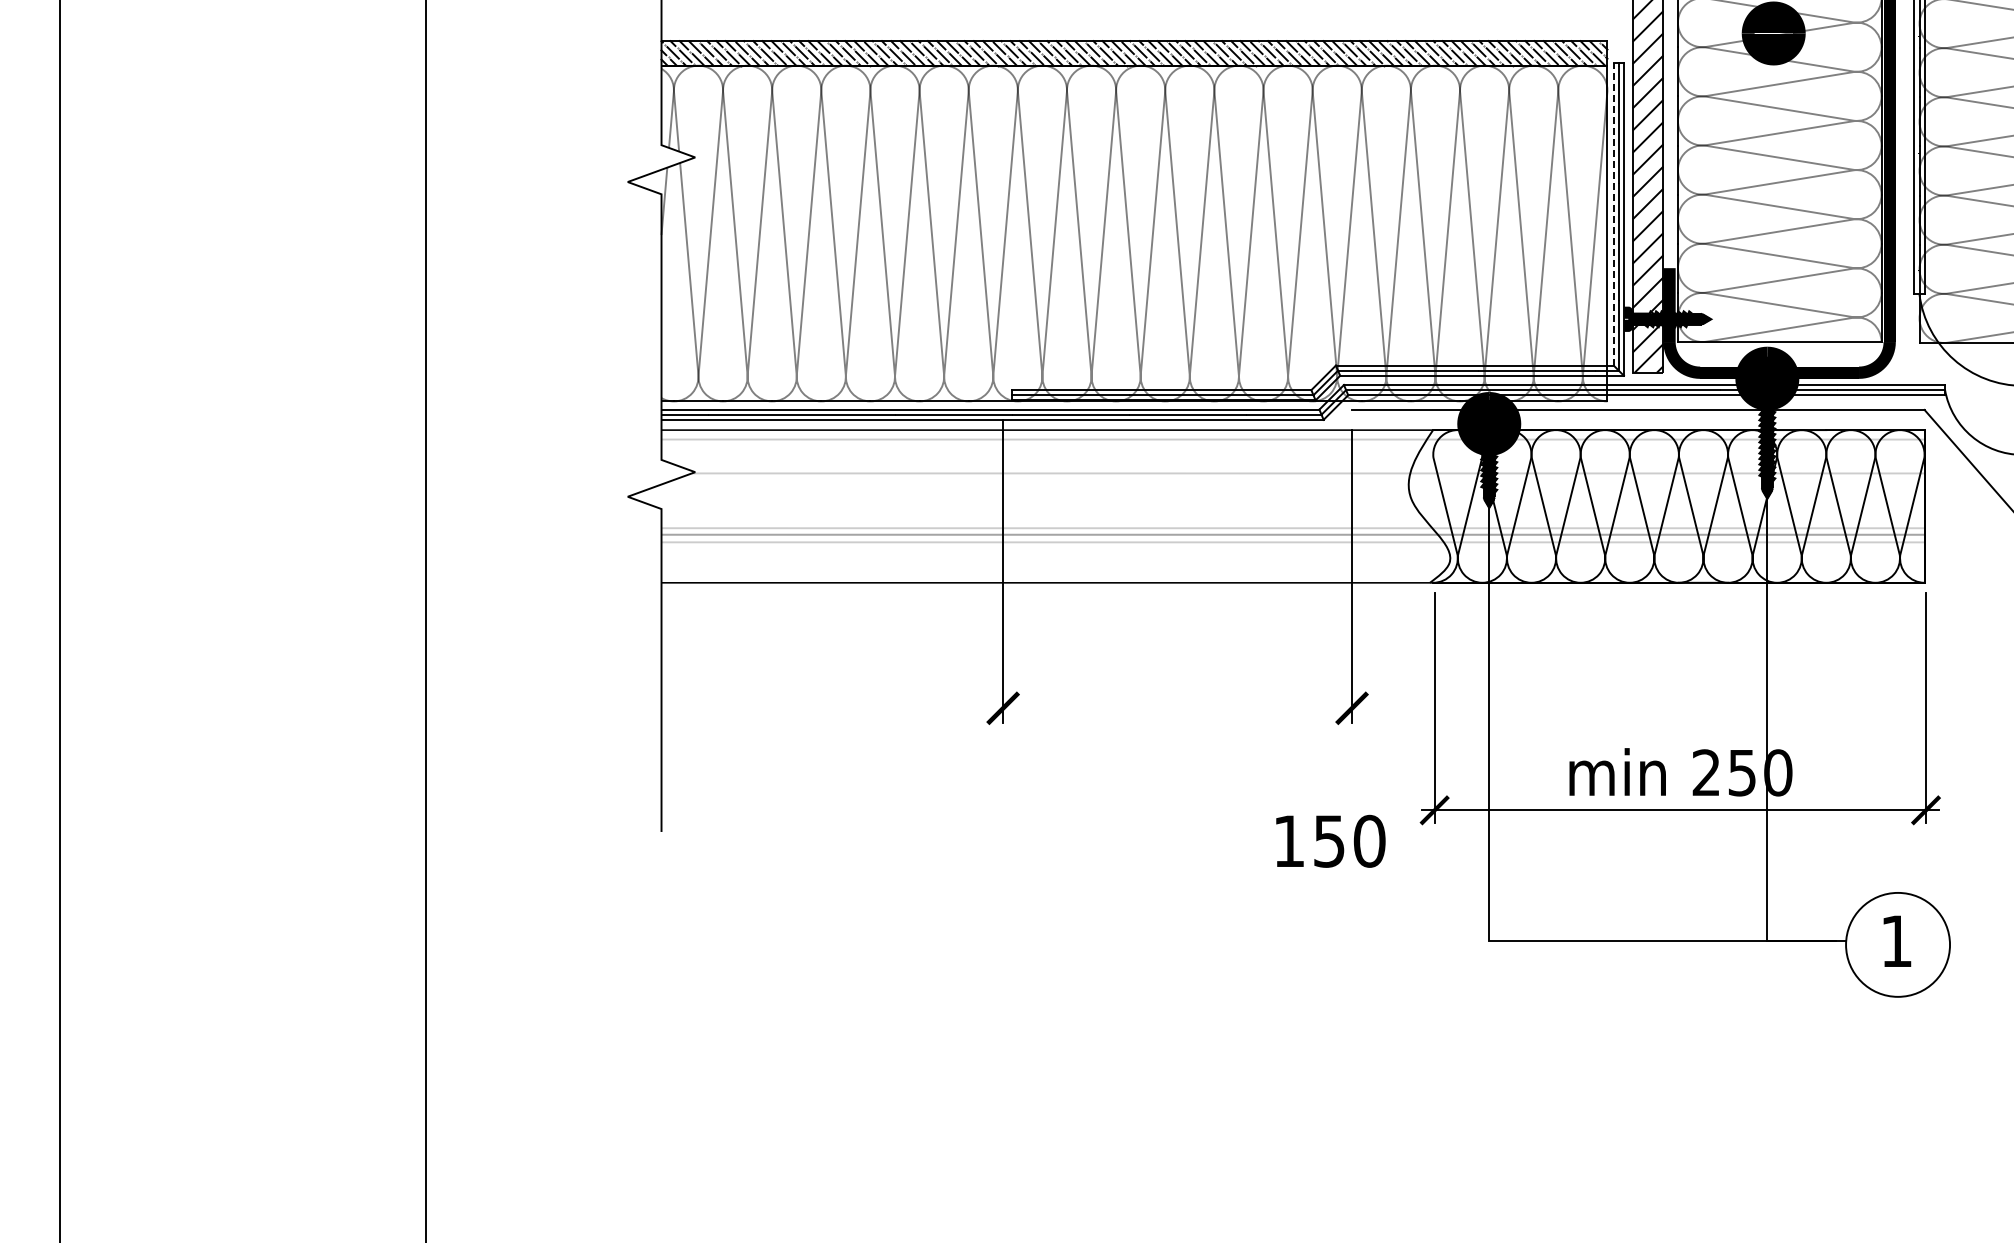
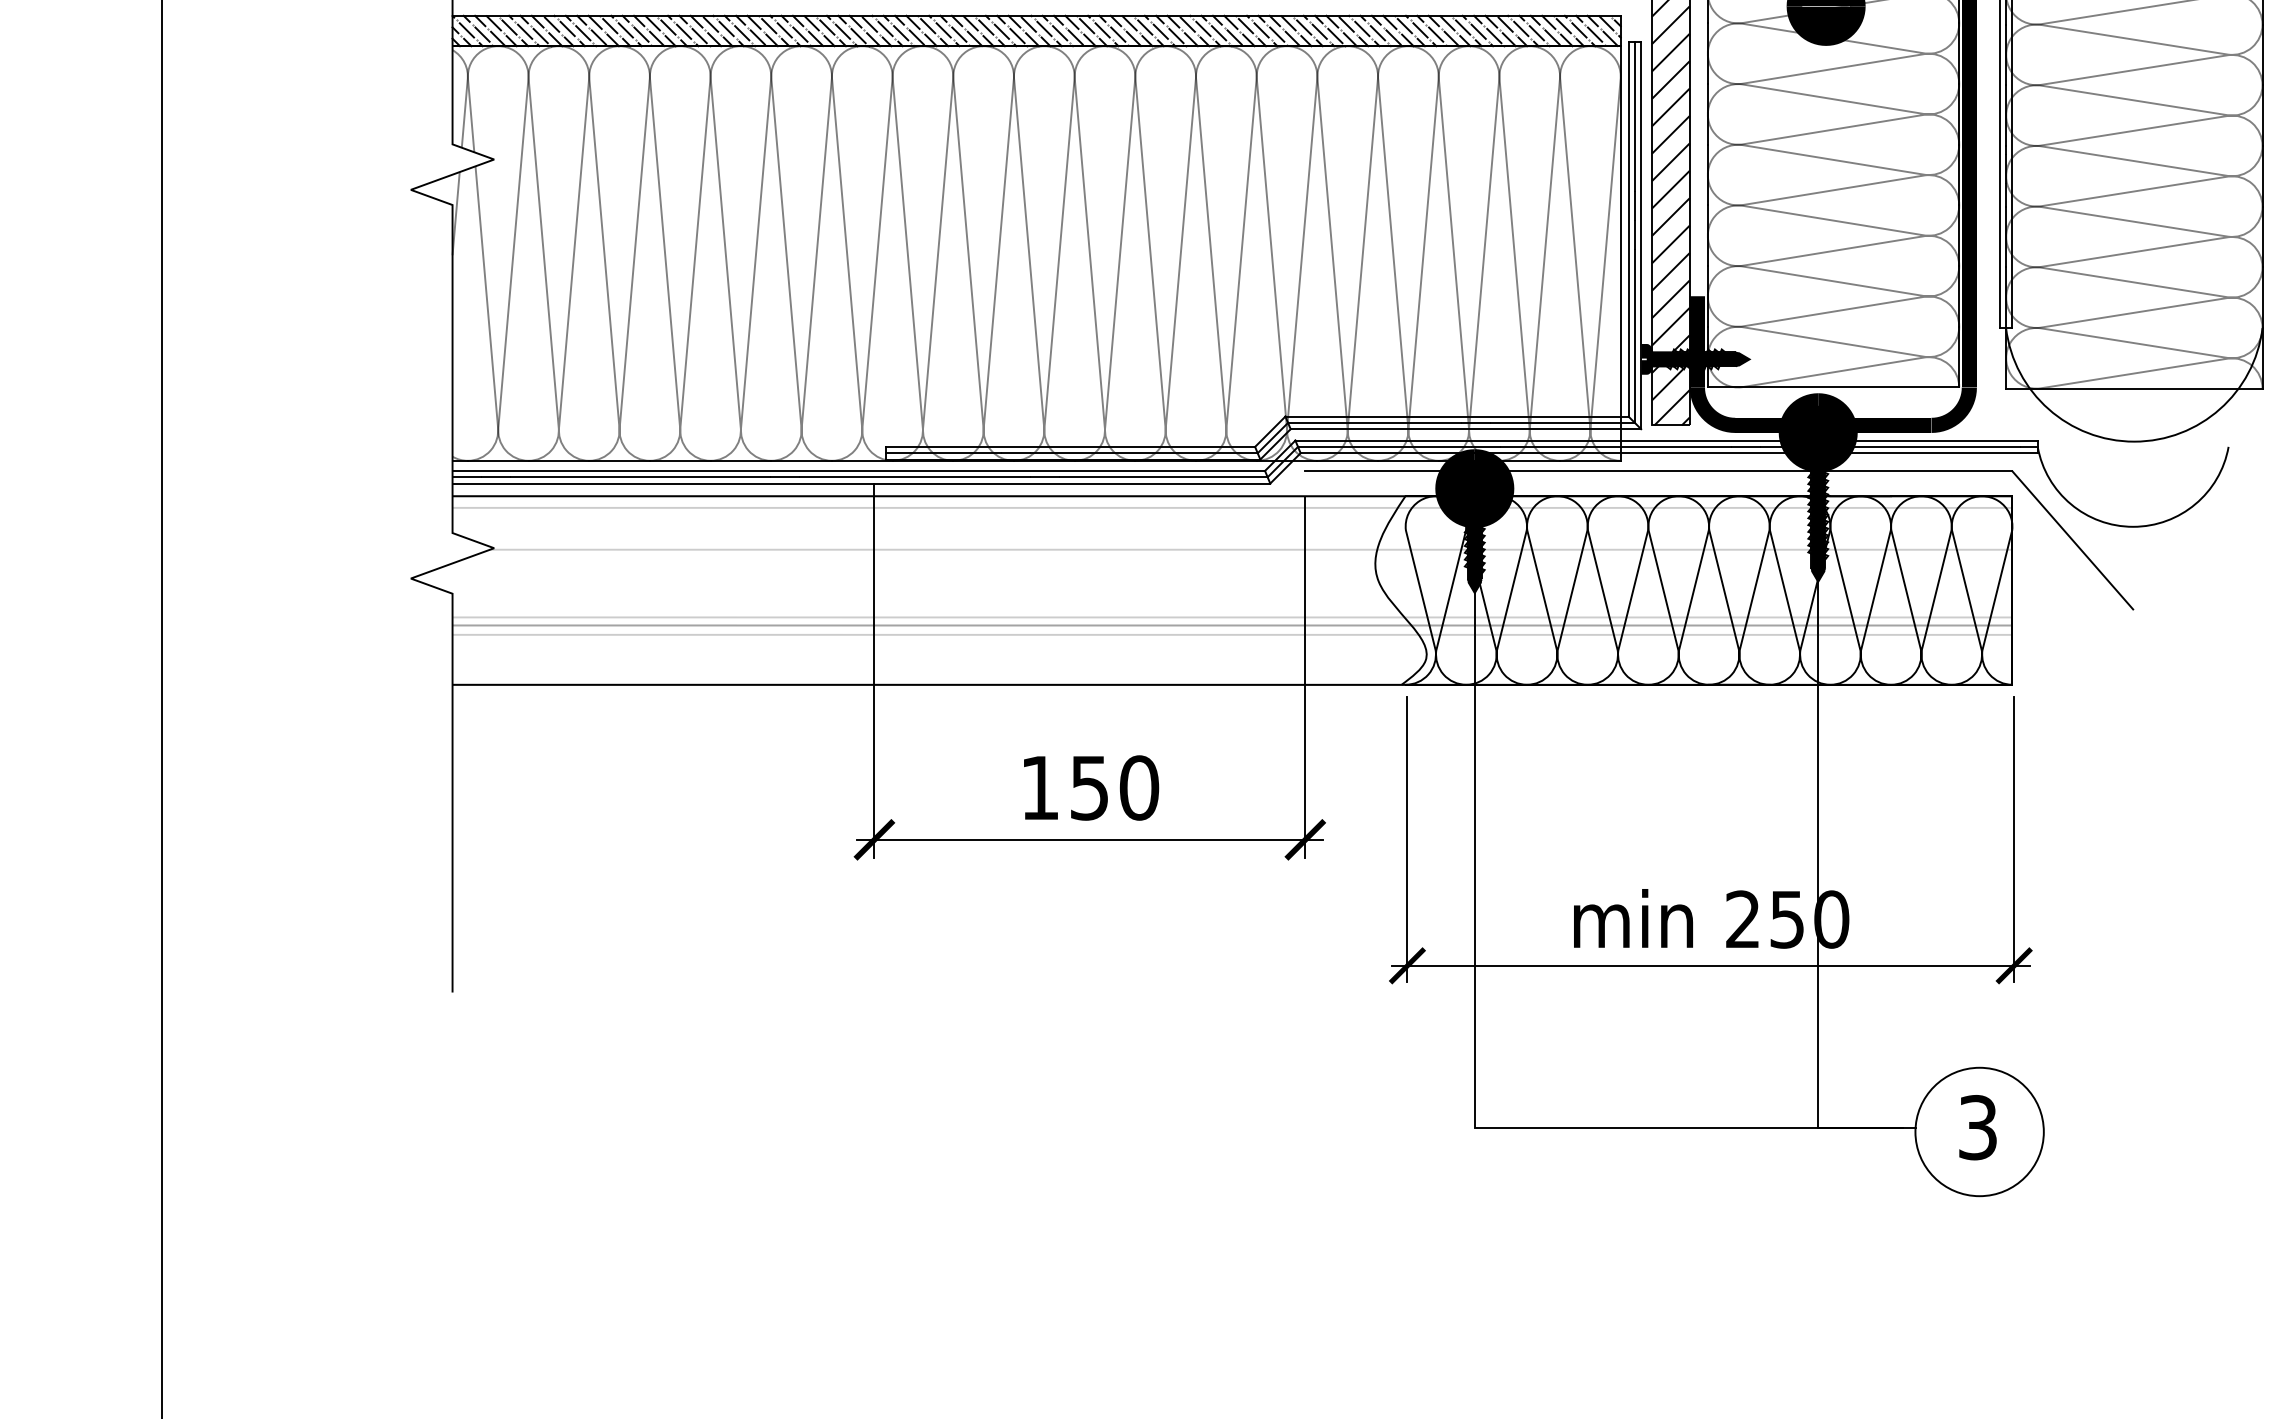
line: (1613, 213) -> (1628, 228), dashed -> solid
line: (1177, 708) -> (1089, 840), added
text: (1330, 840) -> (1091, 786), moved
text: (1896, 940) -> (1977, 1126), 1 -> 3

